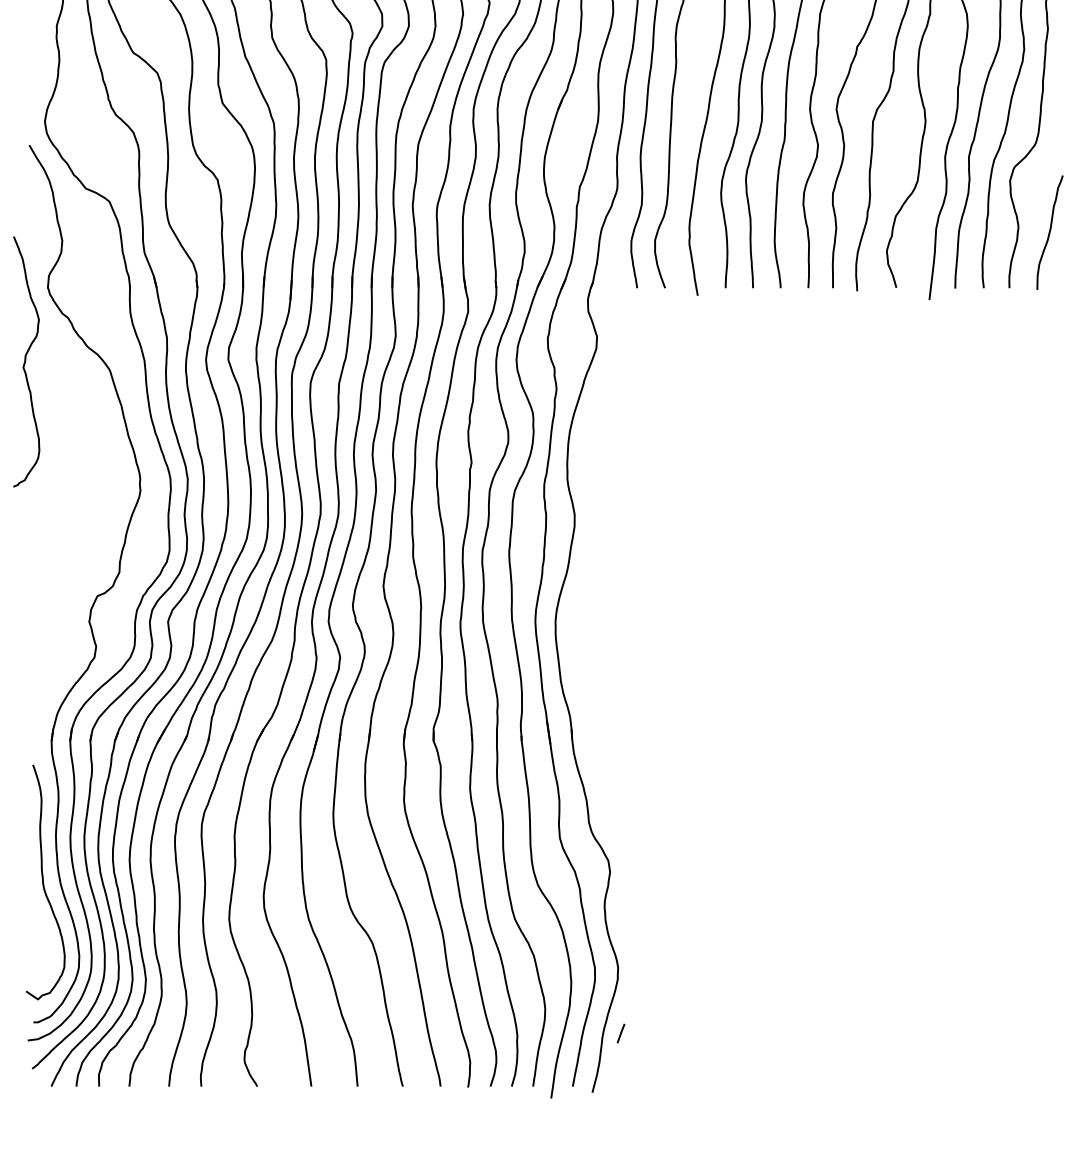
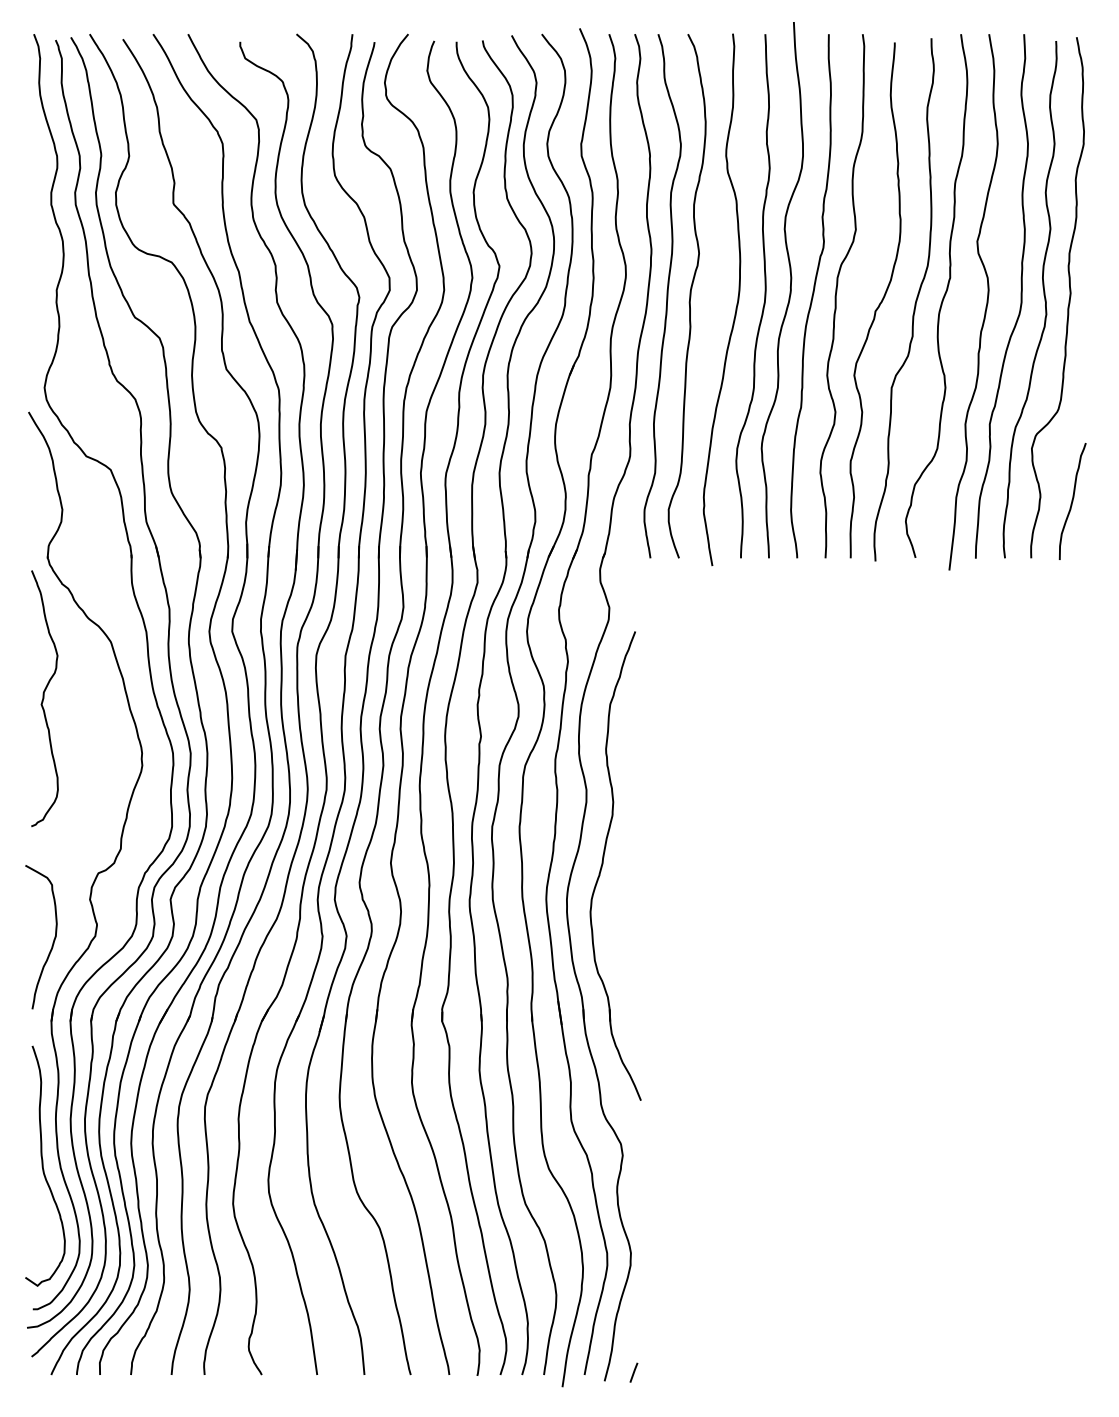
curve: (26, 361) -> (44, 698), moved
part: (591, 587) -> (603, 864), added
curve: (52, 663) -> (52, 942), added
line: (620, 1033) -> (633, 1372), moved

